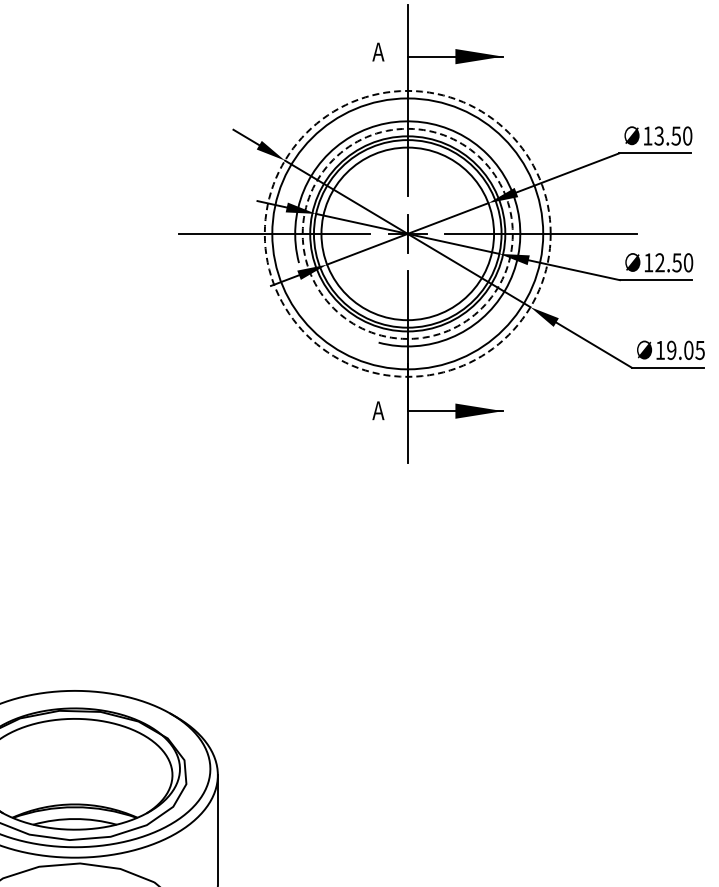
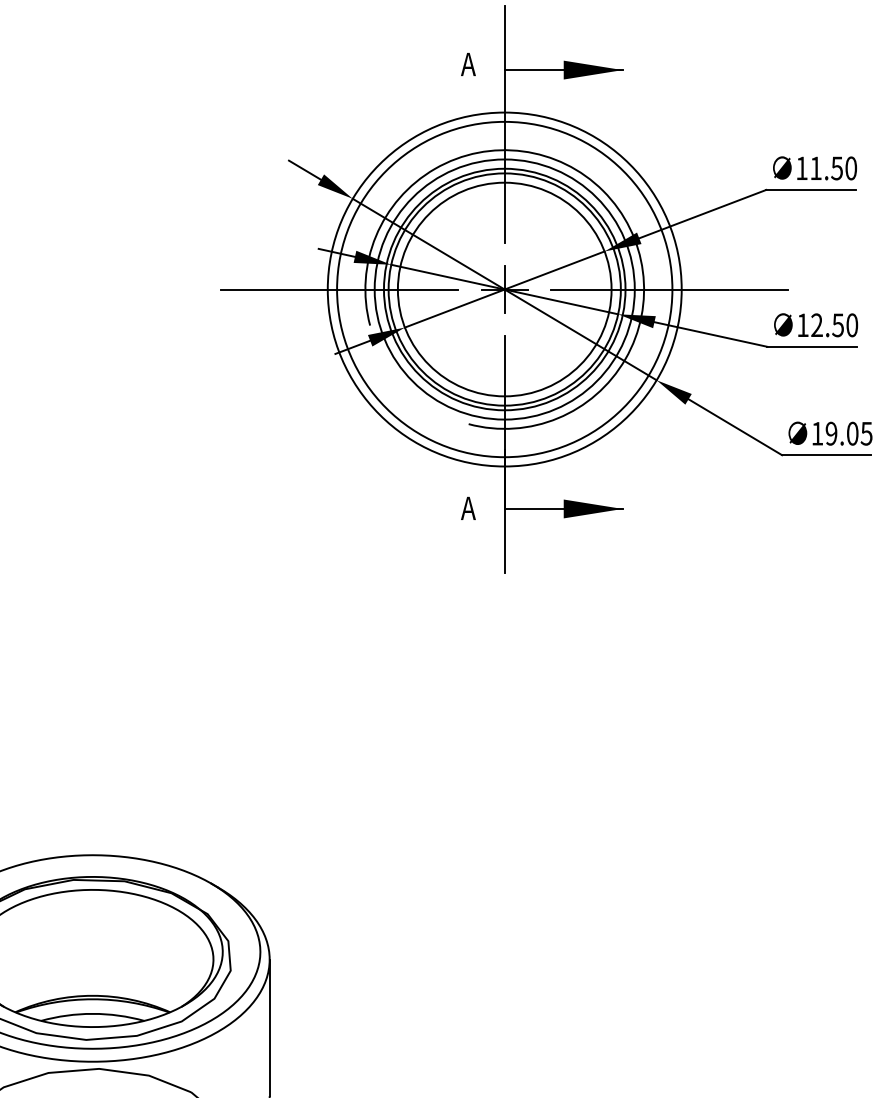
text: (658, 135) -> (815, 167), 13.50 -> 11.50
circle: (407, 233) -> (504, 289), dashed -> solid
circle: (407, 233) -> (504, 289), dashed -> solid

